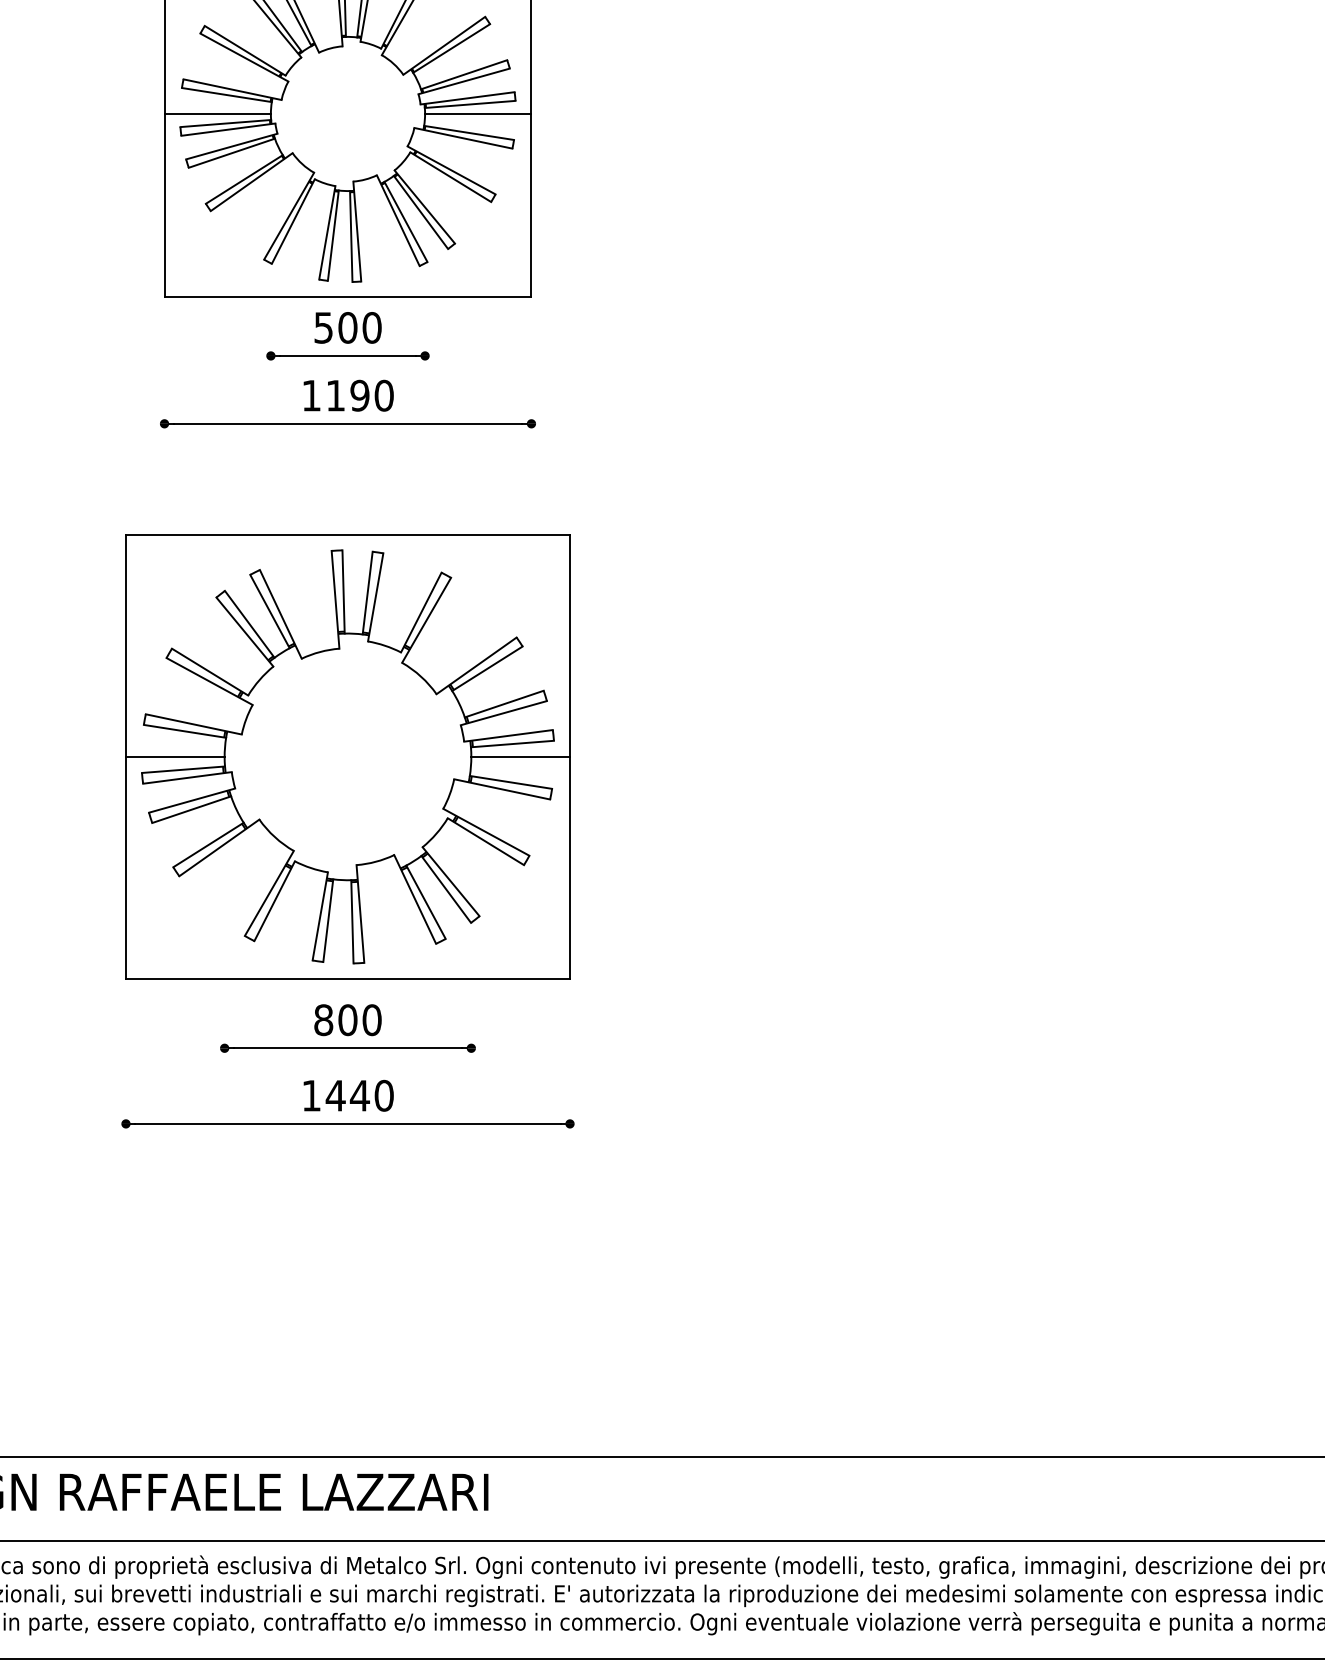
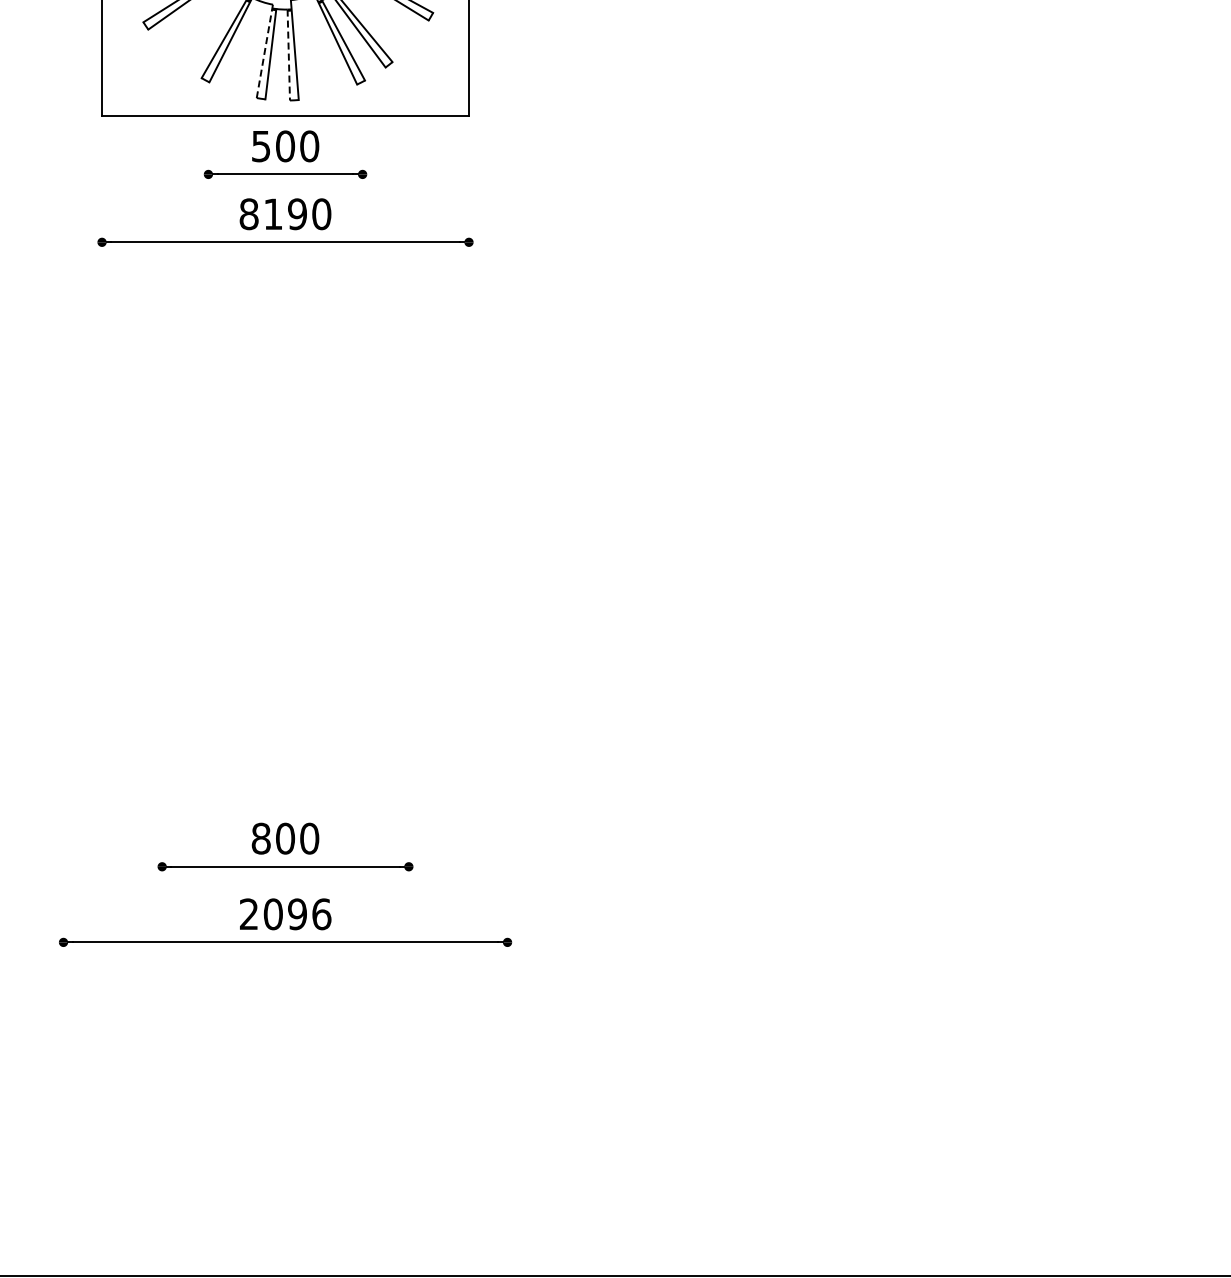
line: (327, 233) -> (265, 52), solid -> dashed
line: (351, 237) -> (289, 56), solid -> dashed
text: (311, 395) -> (249, 214), 1190 -> 8190
part: (347, 756) -> (285, 575), removed
text: (347, 1095) -> (285, 914), 1440 -> 2096

